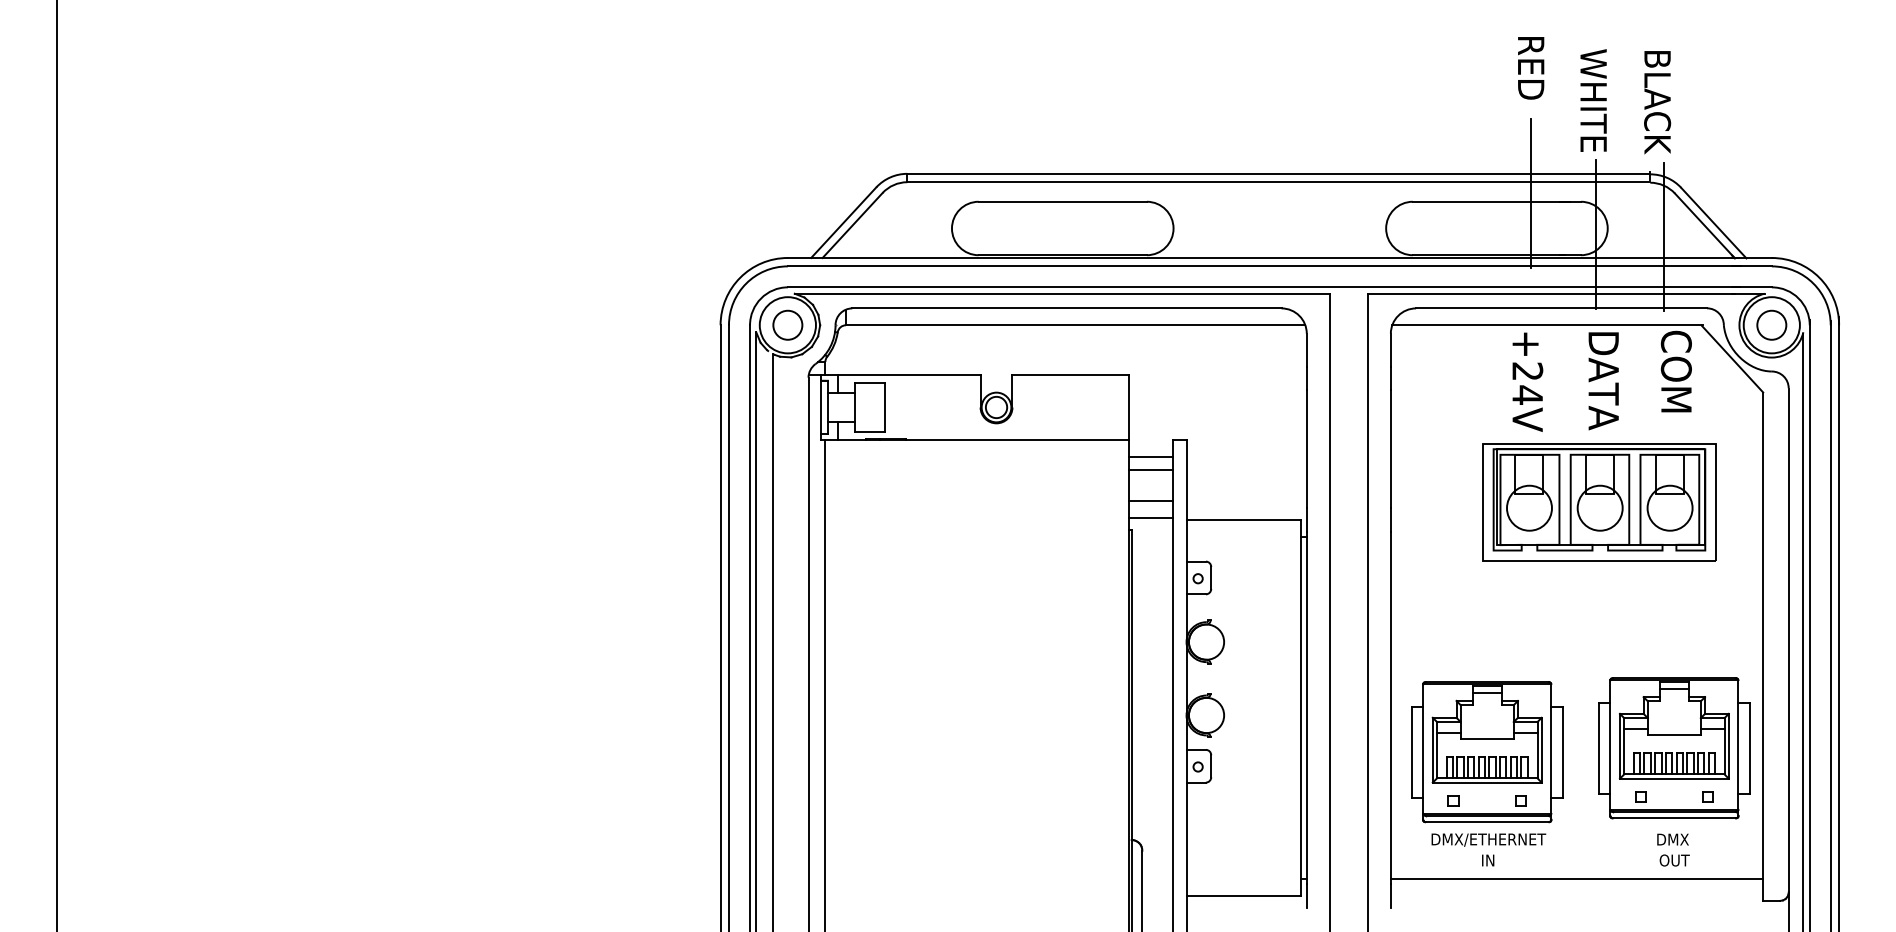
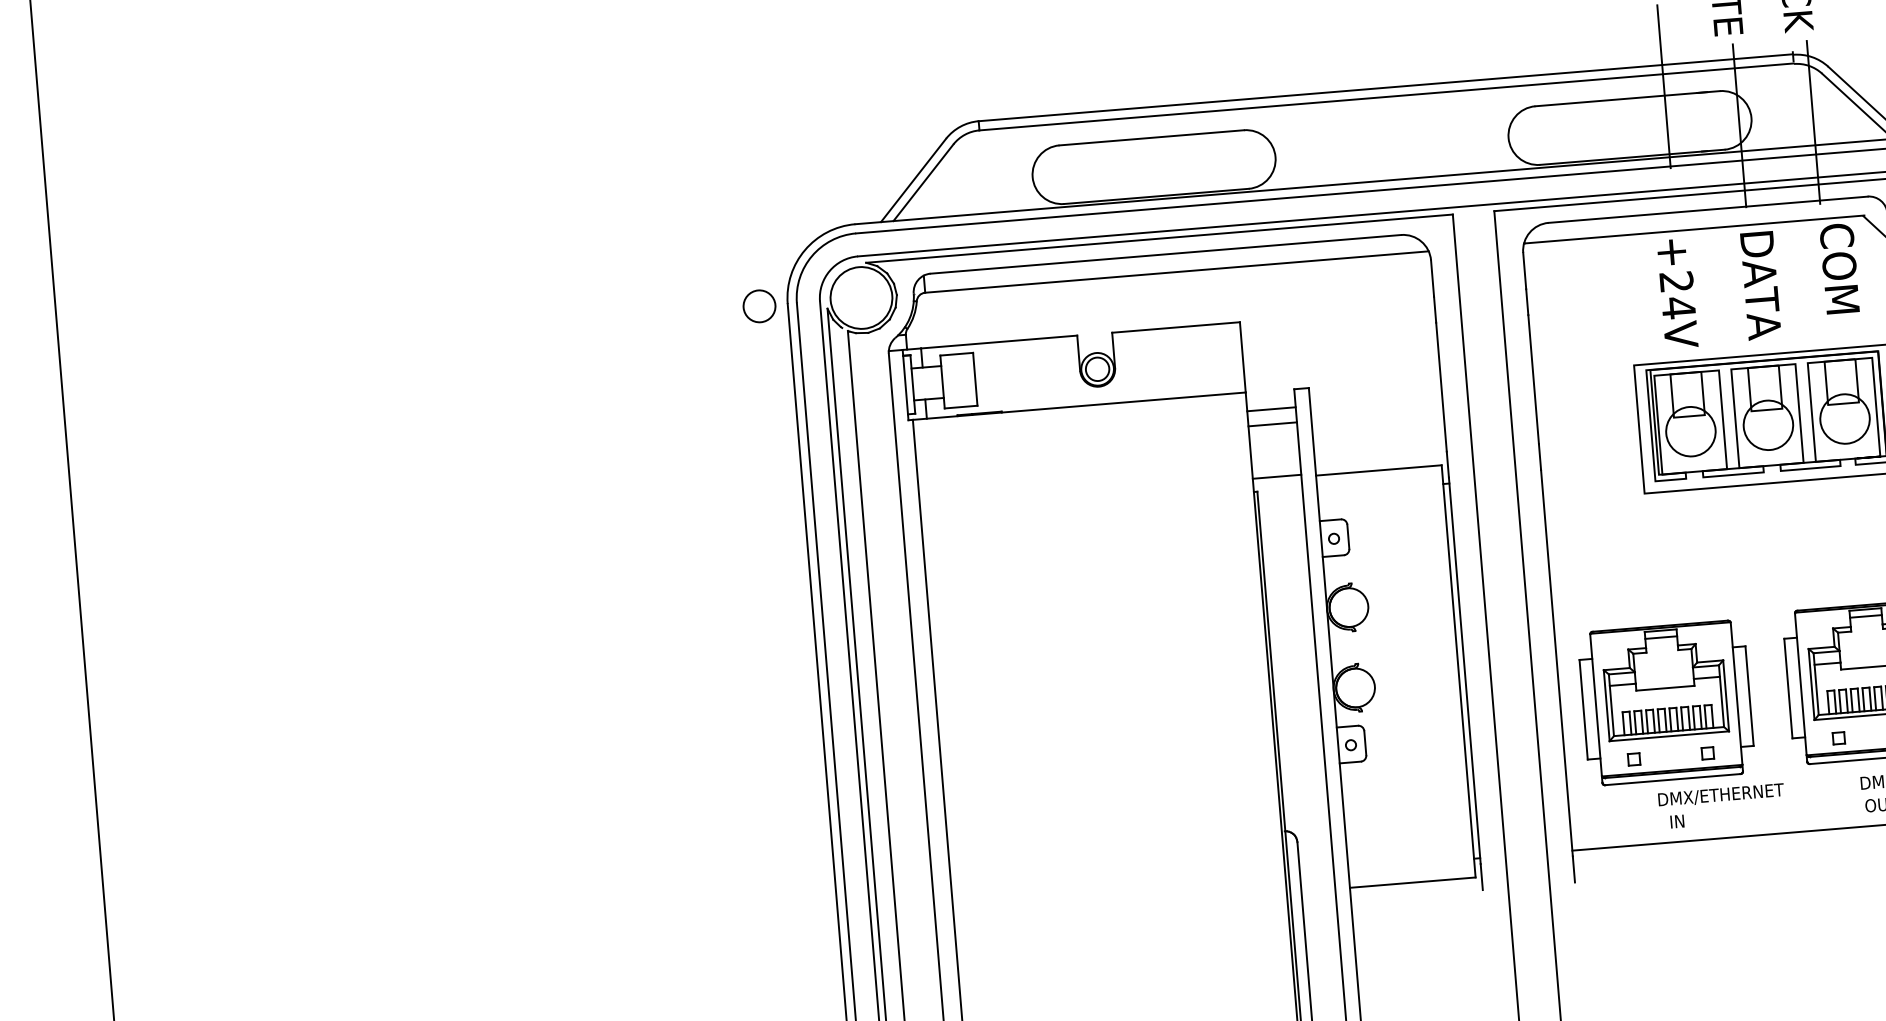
circle: (787, 324) -> (759, 305), moved
line: (1151, 501) -> (1275, 458), removed
text: (1488, 839) -> (1720, 794), moved

